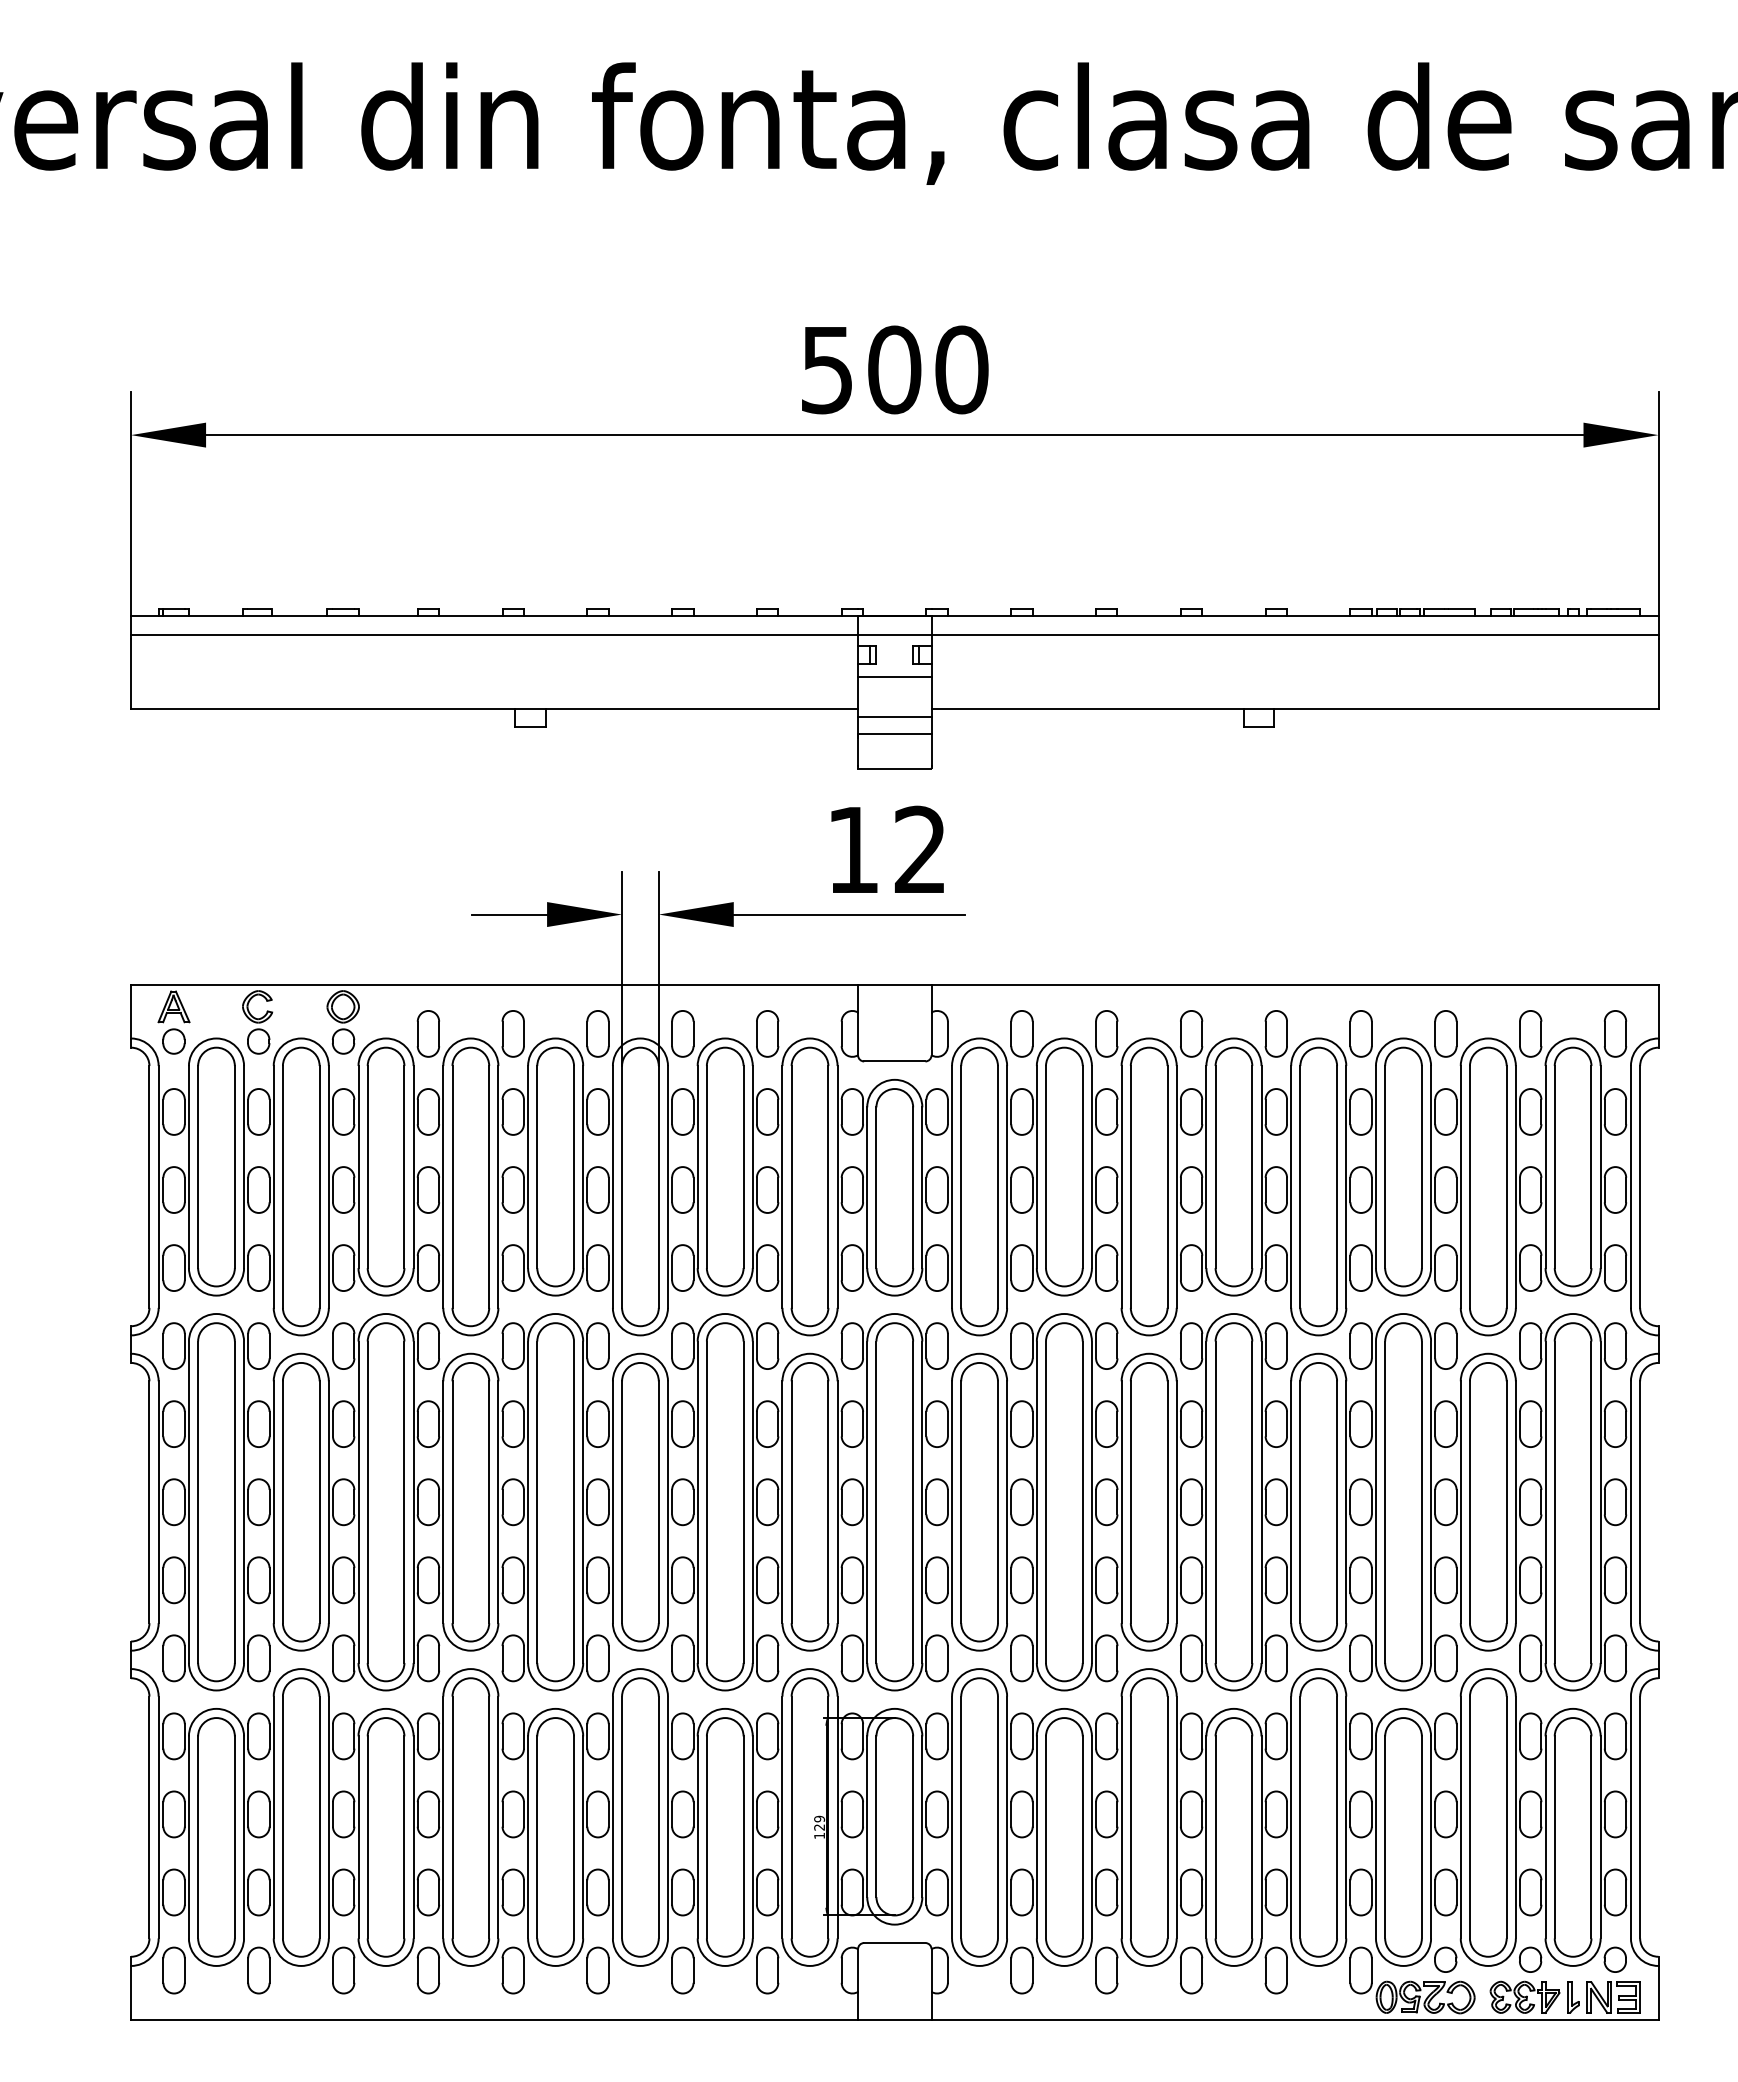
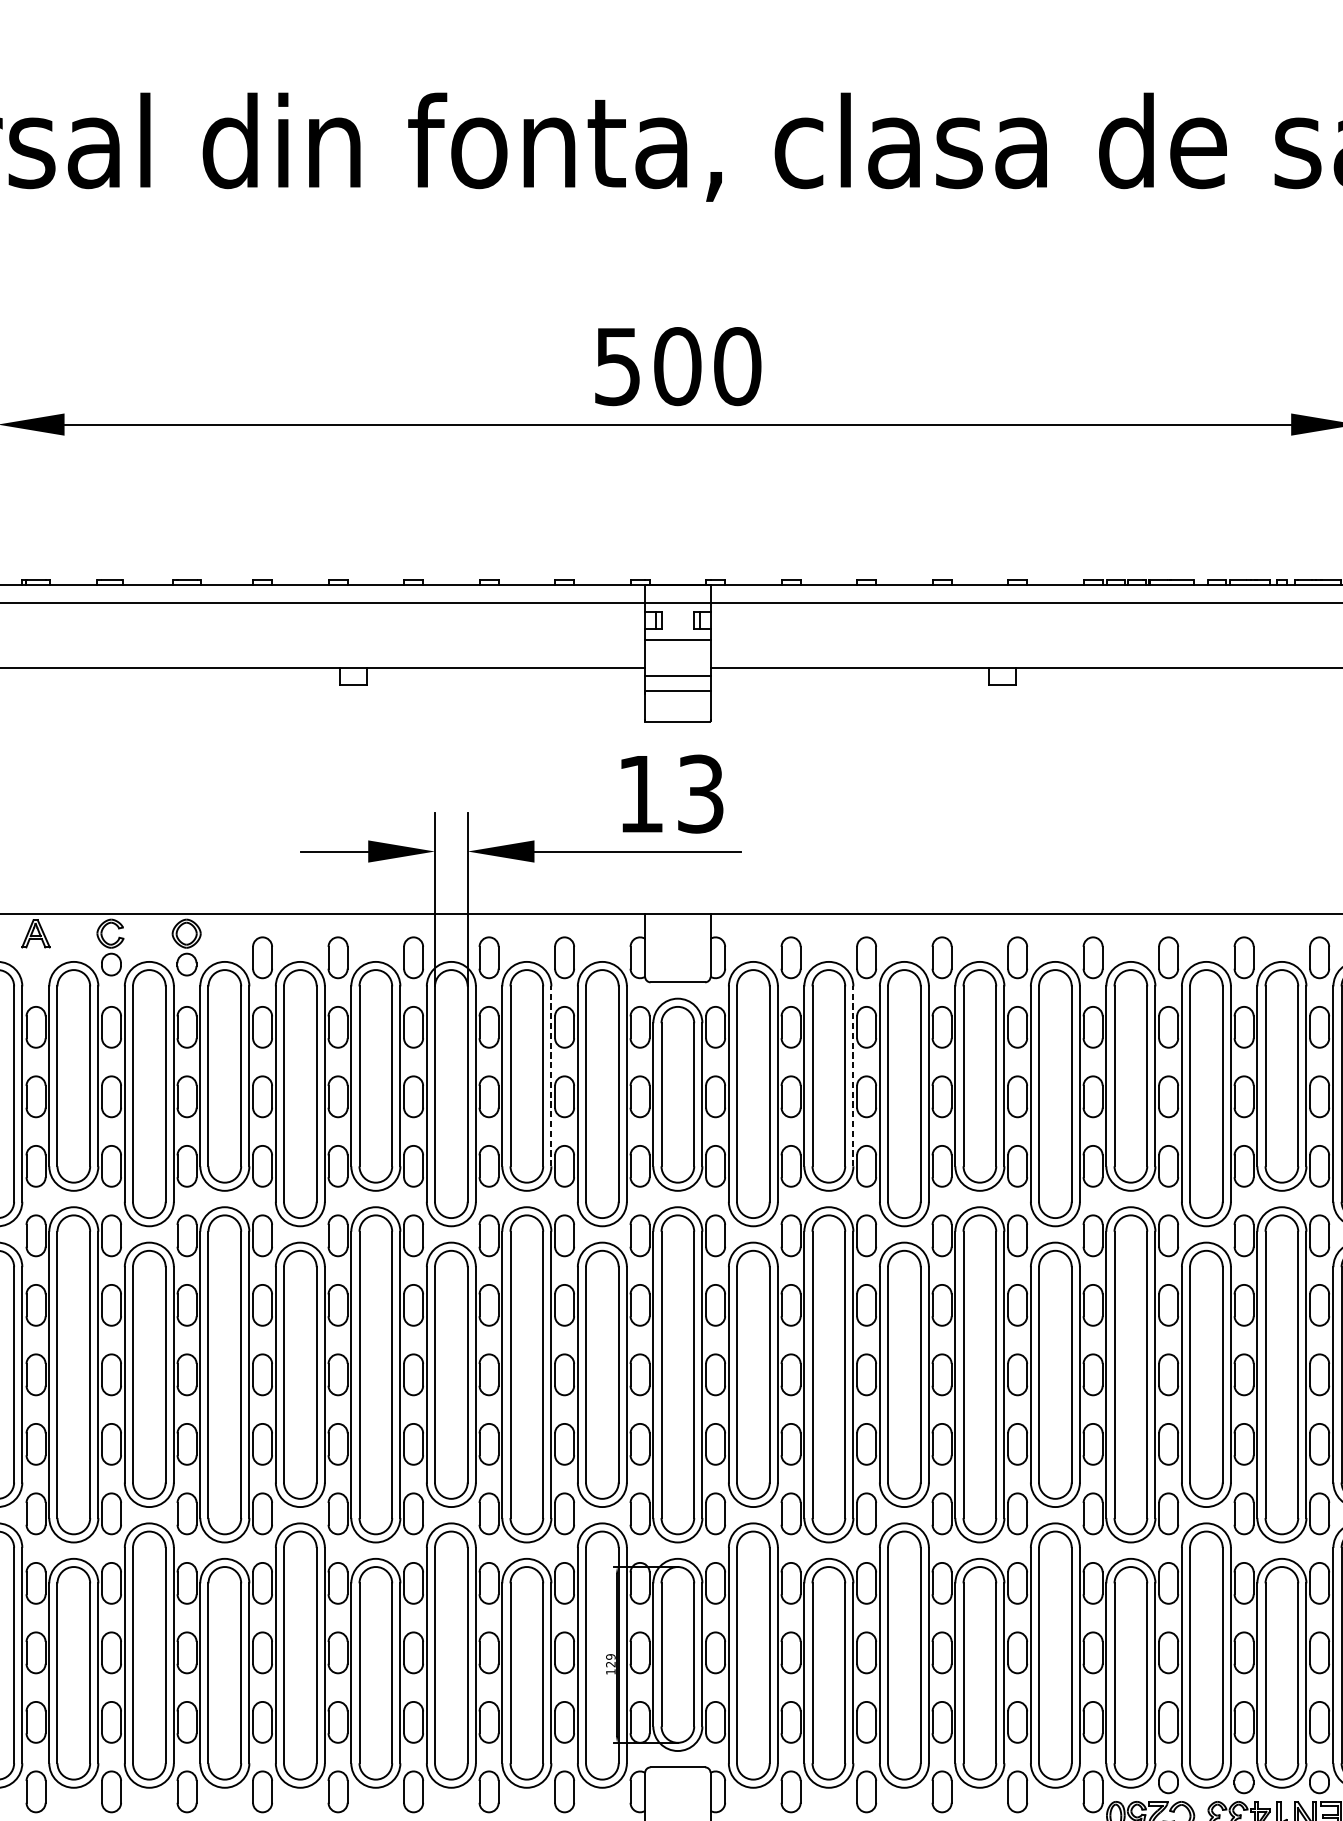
text: (919, 849) -> (699, 793), 12 -> 13
part: (173, 1041) -> (35, 964), removed
line: (752, 1166) -> (551, 1075), solid -> dashed
line: (1091, 1166) -> (853, 1075), solid -> dashed

